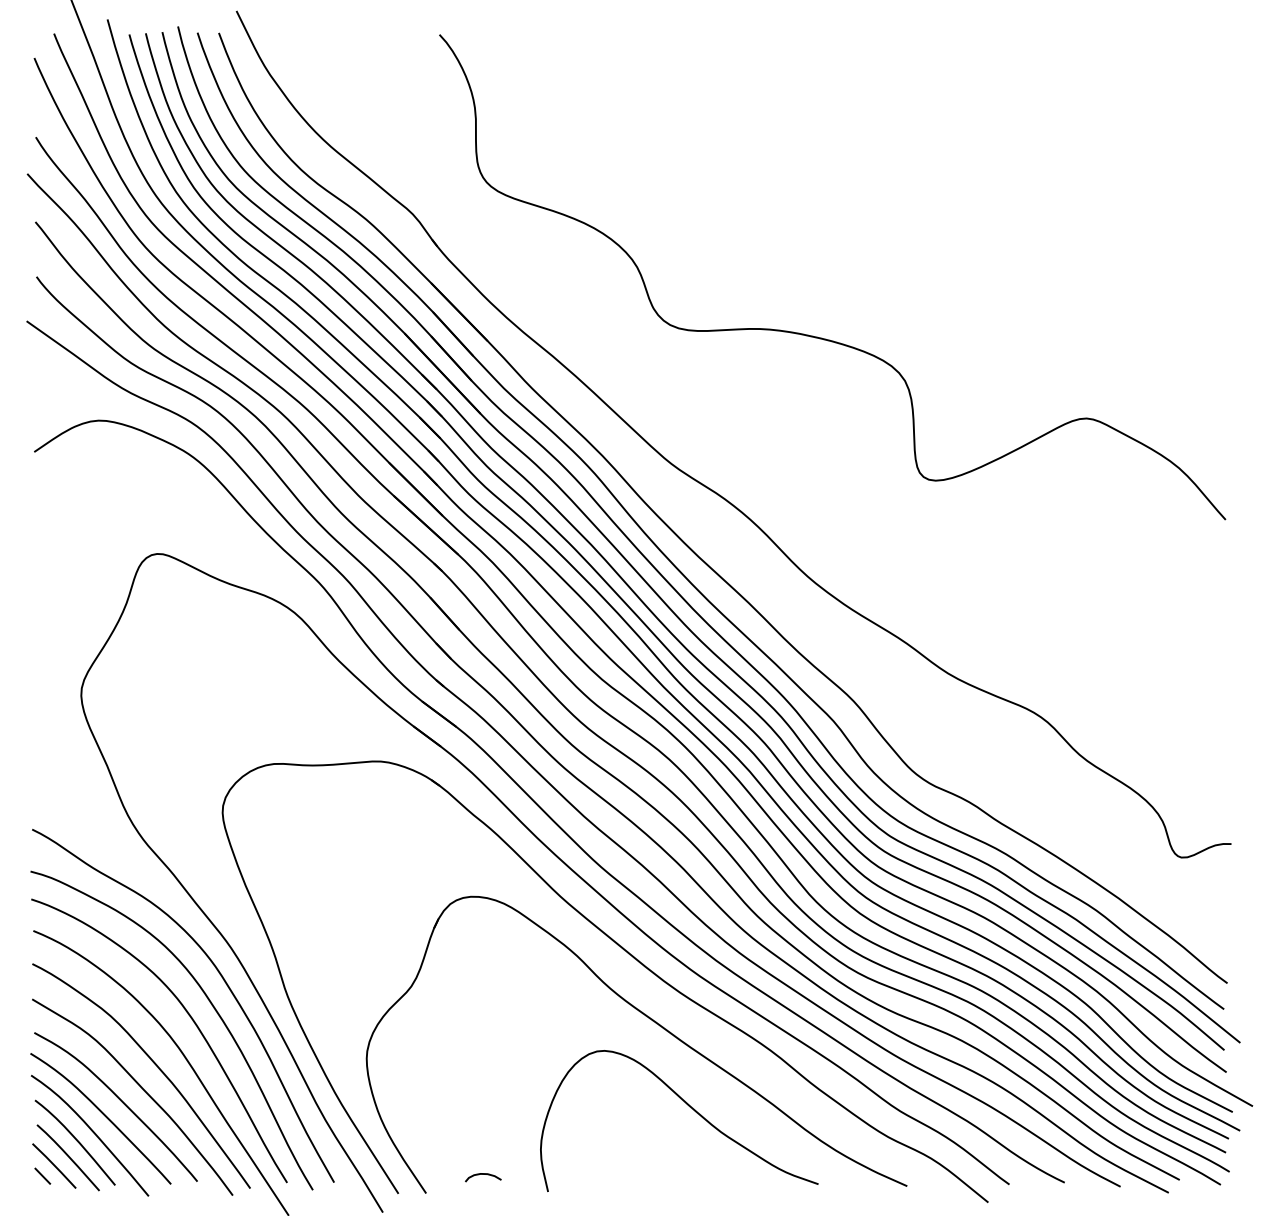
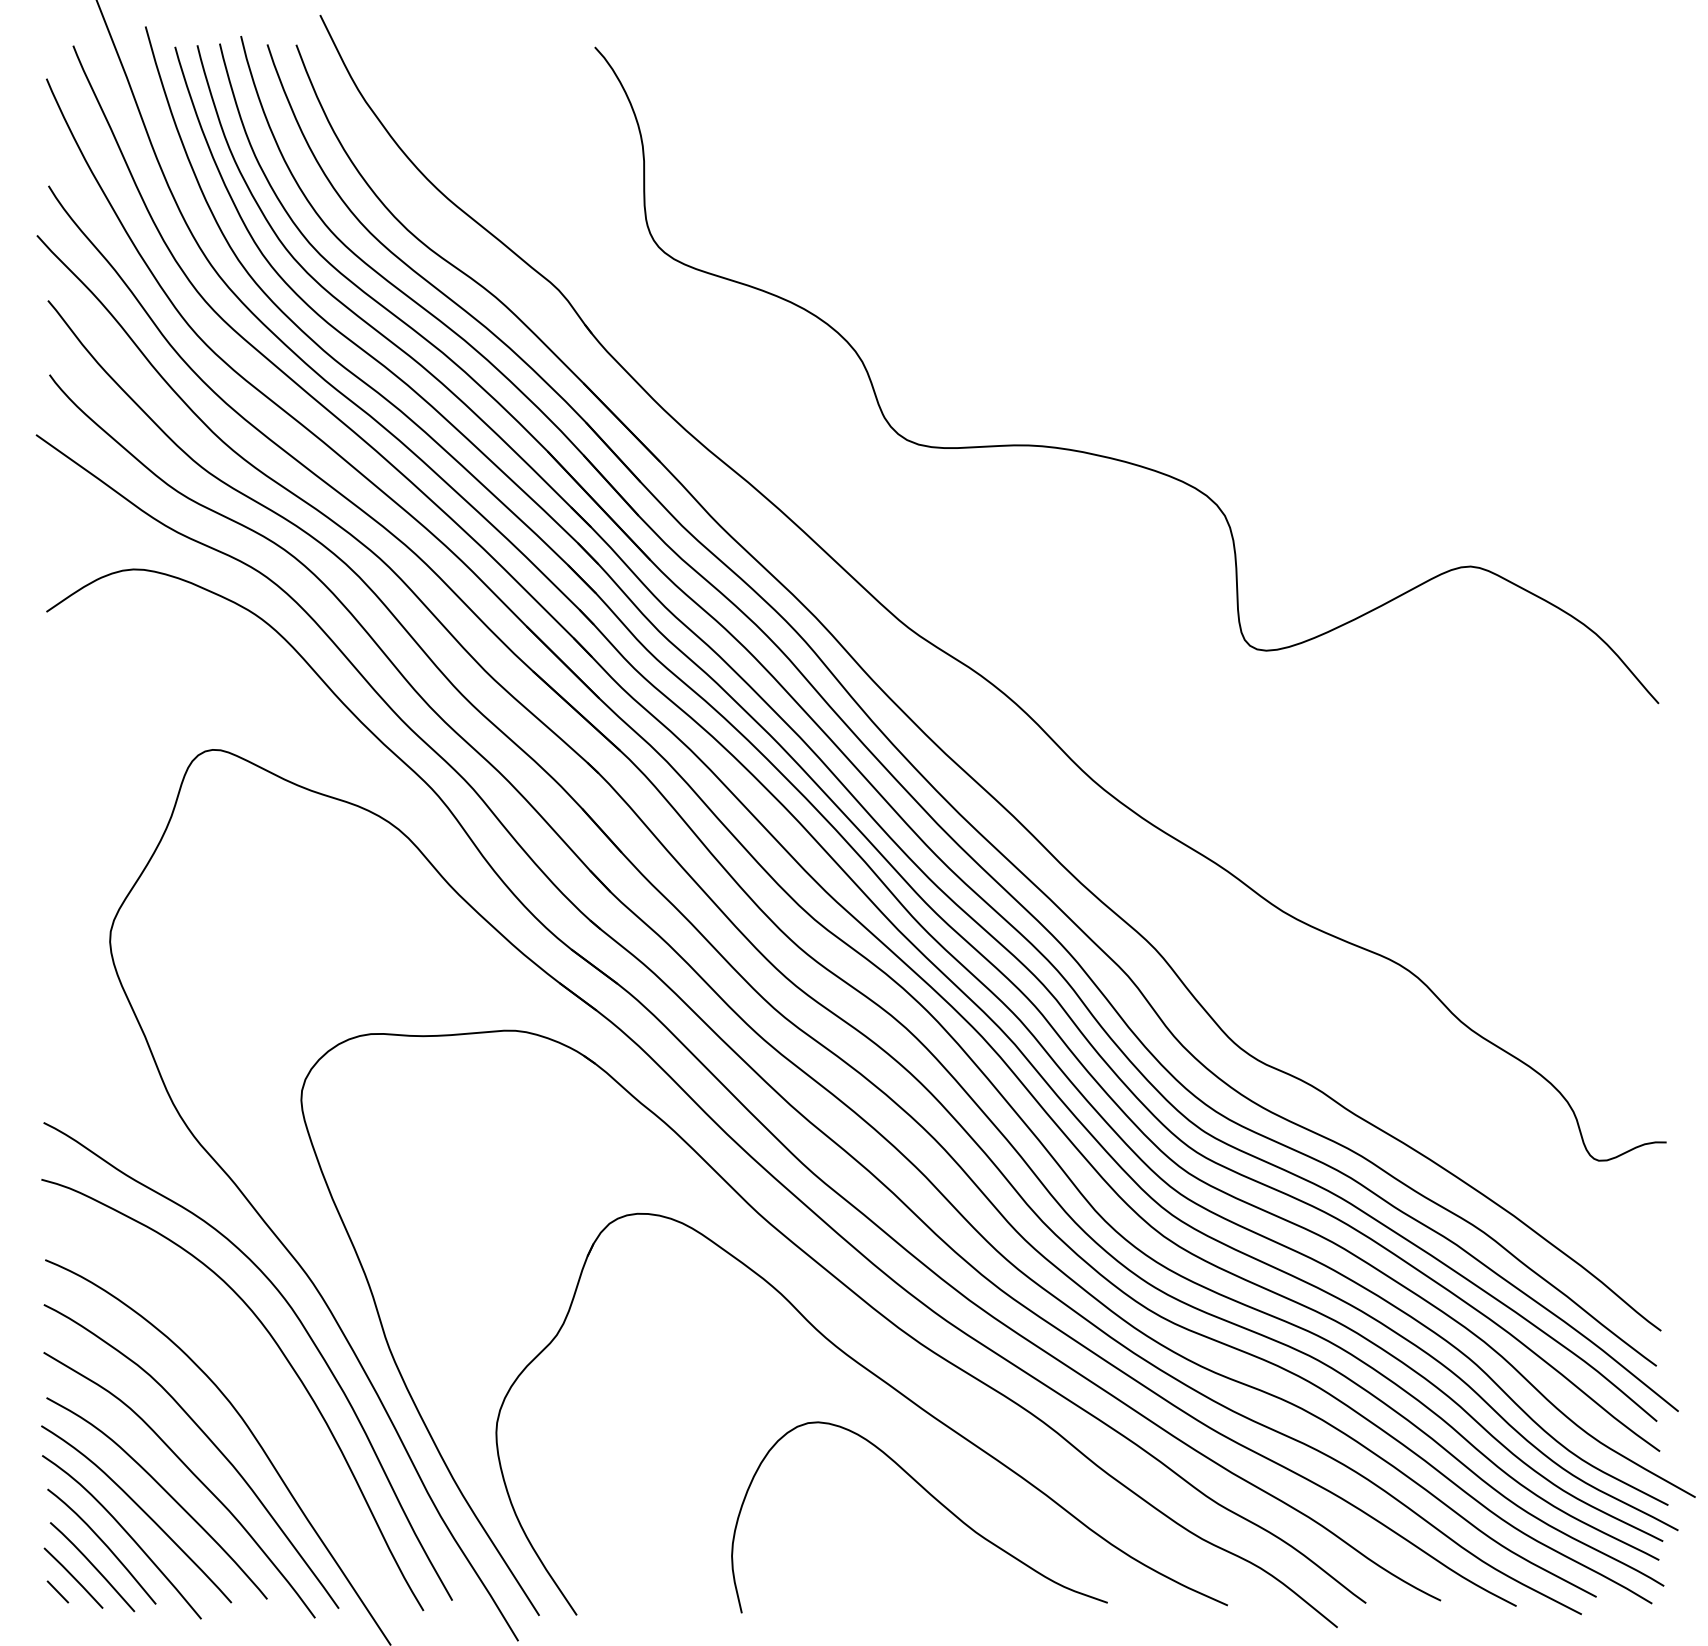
curve: (190, 1018) -> (257, 1378), removed
curve: (483, 1174) -> (654, 1589), removed

